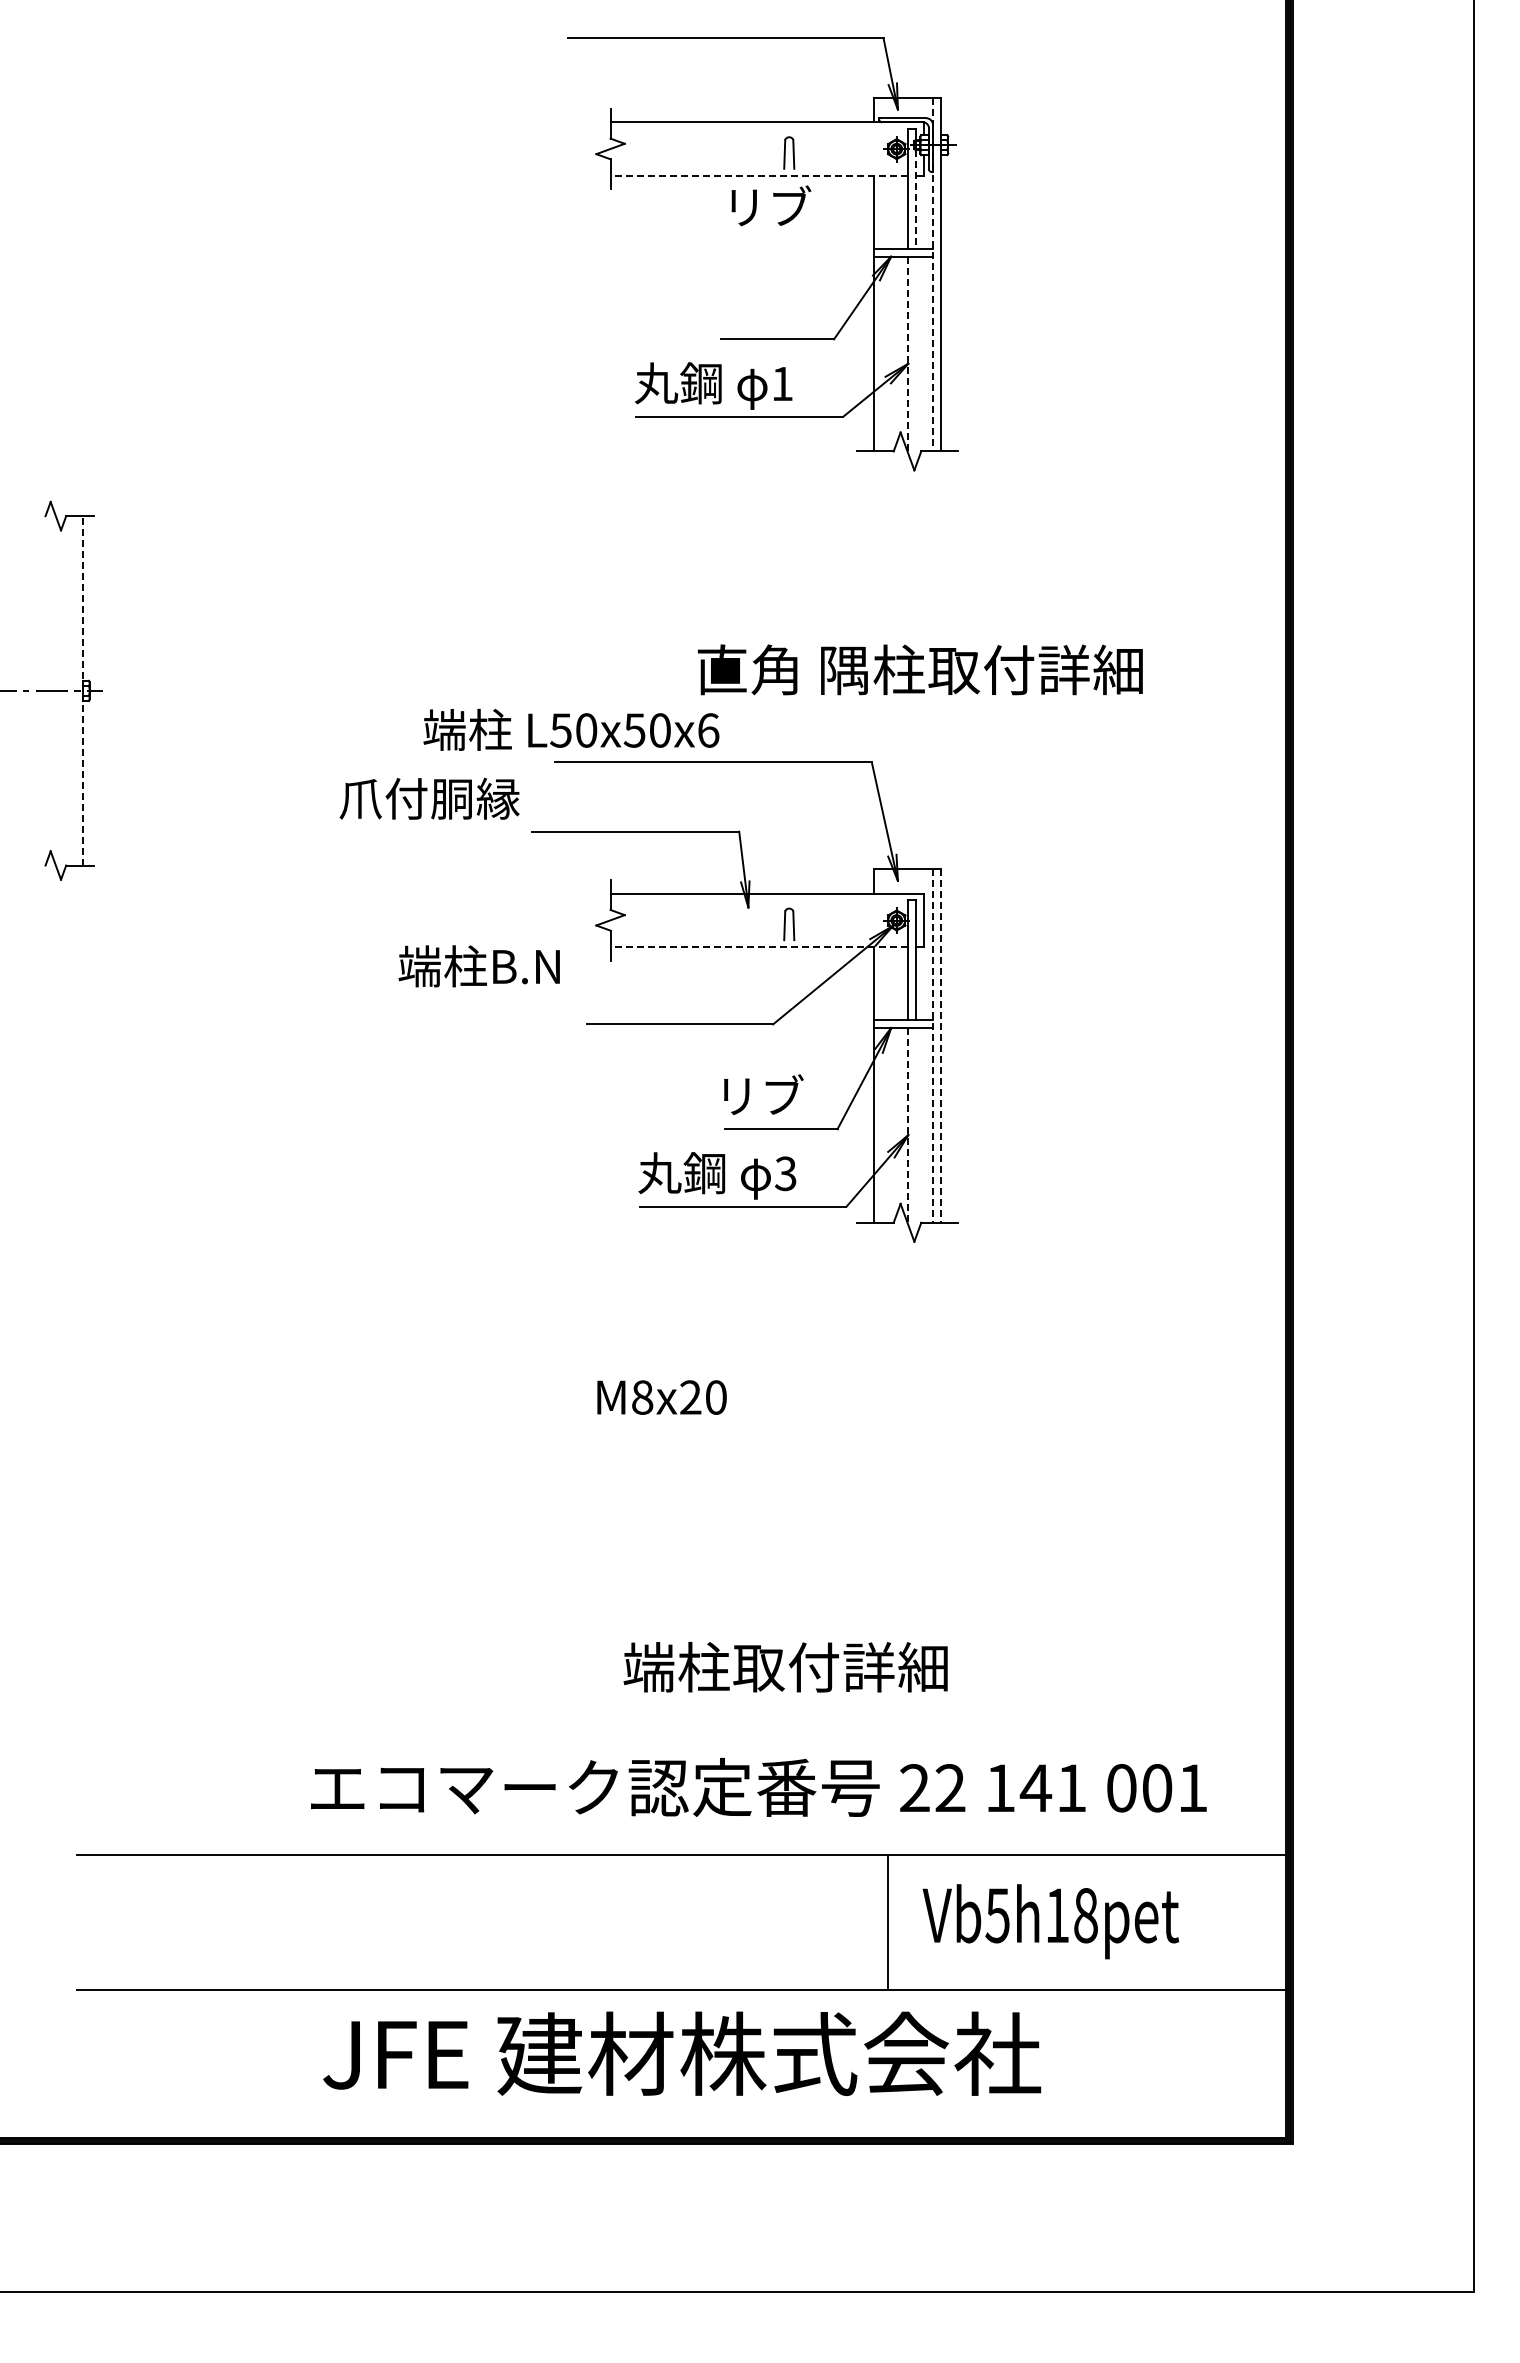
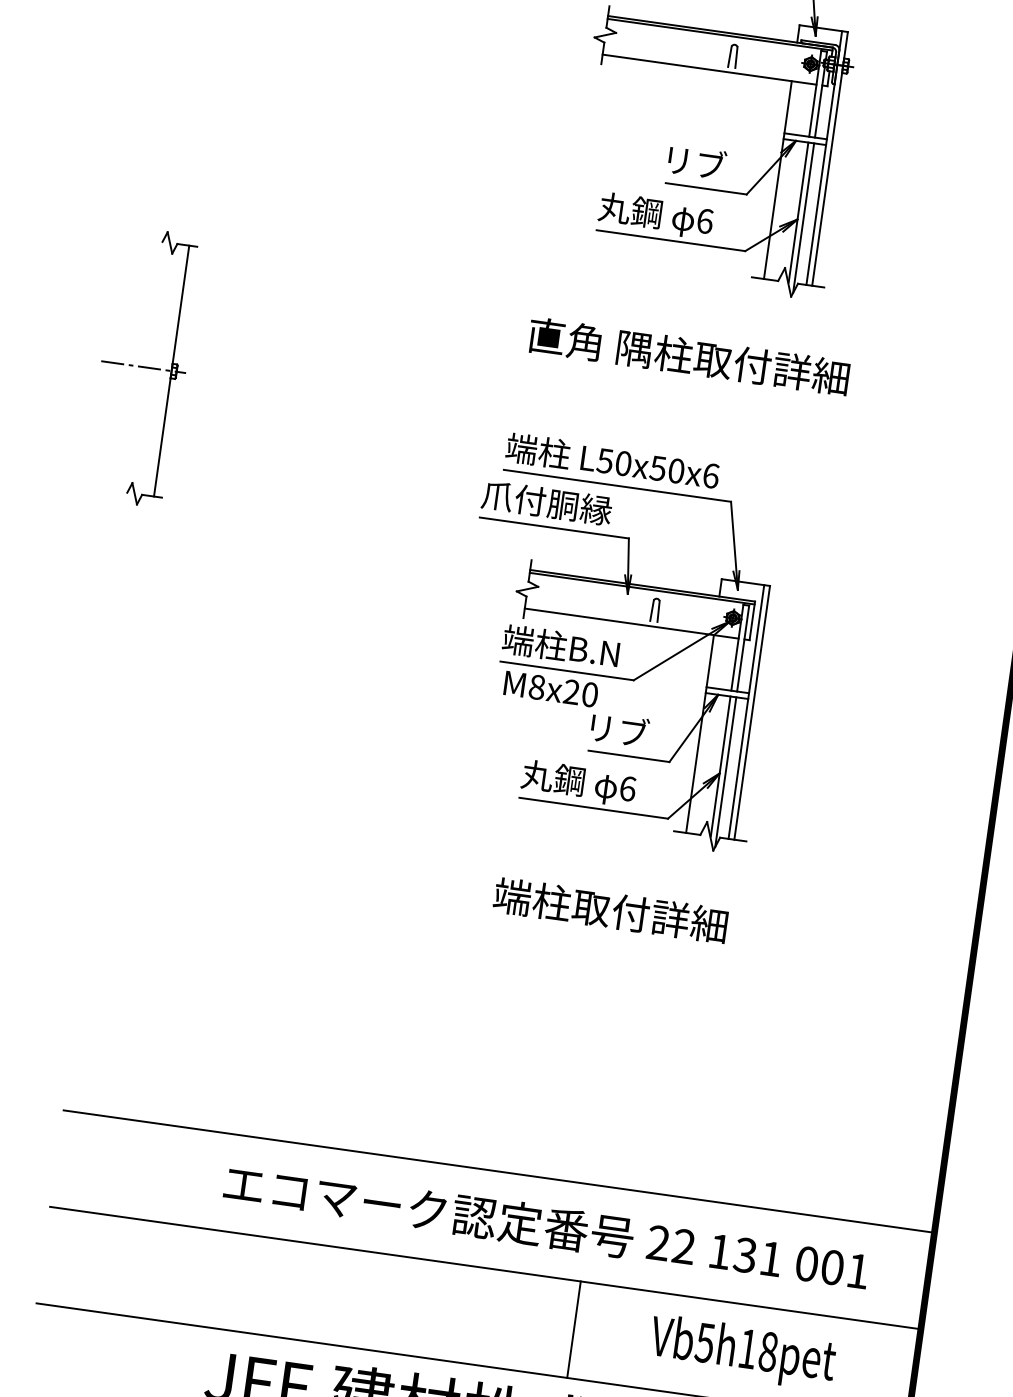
line: (766, 126) -> (719, 34), added
line: (759, 176) -> (709, 70), dashed -> solid
line: (916, 200) -> (819, 103), dashed -> solid
text: (771, 205) -> (697, 162), moved
line: (933, 274) -> (824, 157), dashed -> solid
line: (908, 354) -> (798, 212), dashed -> solid
line: (916, 360) -> (803, 217), added
text: (782, 383) -> (705, 220), 1 -> 6
text: (920, 669) -> (689, 356), moved
line: (82, 690) -> (171, 370), dashed -> solid
text: (571, 729) -> (612, 461), moved
text: (429, 798) -> (546, 502), moved
line: (766, 897) -> (641, 588), added
line: (759, 947) -> (631, 623), dashed -> solid
text: (478, 966) -> (560, 646), moved
line: (933, 1046) -> (746, 712), dashed -> solid
line: (941, 1046) -> (752, 713), dashed -> solid
line: (908, 1125) -> (720, 766), dashed -> solid
line: (916, 1131) -> (725, 771), added
text: (785, 1173) -> (627, 788), 3 -> 6
text: (661, 1397) -> (550, 689), moved
text: (785, 1667) -> (610, 910), moved
line: (681, 1721) -> (497, 1171), added
text: (1035, 1788) -> (745, 1255), 141 -> 131
line: (888, 1922) -> (574, 1329), moved

